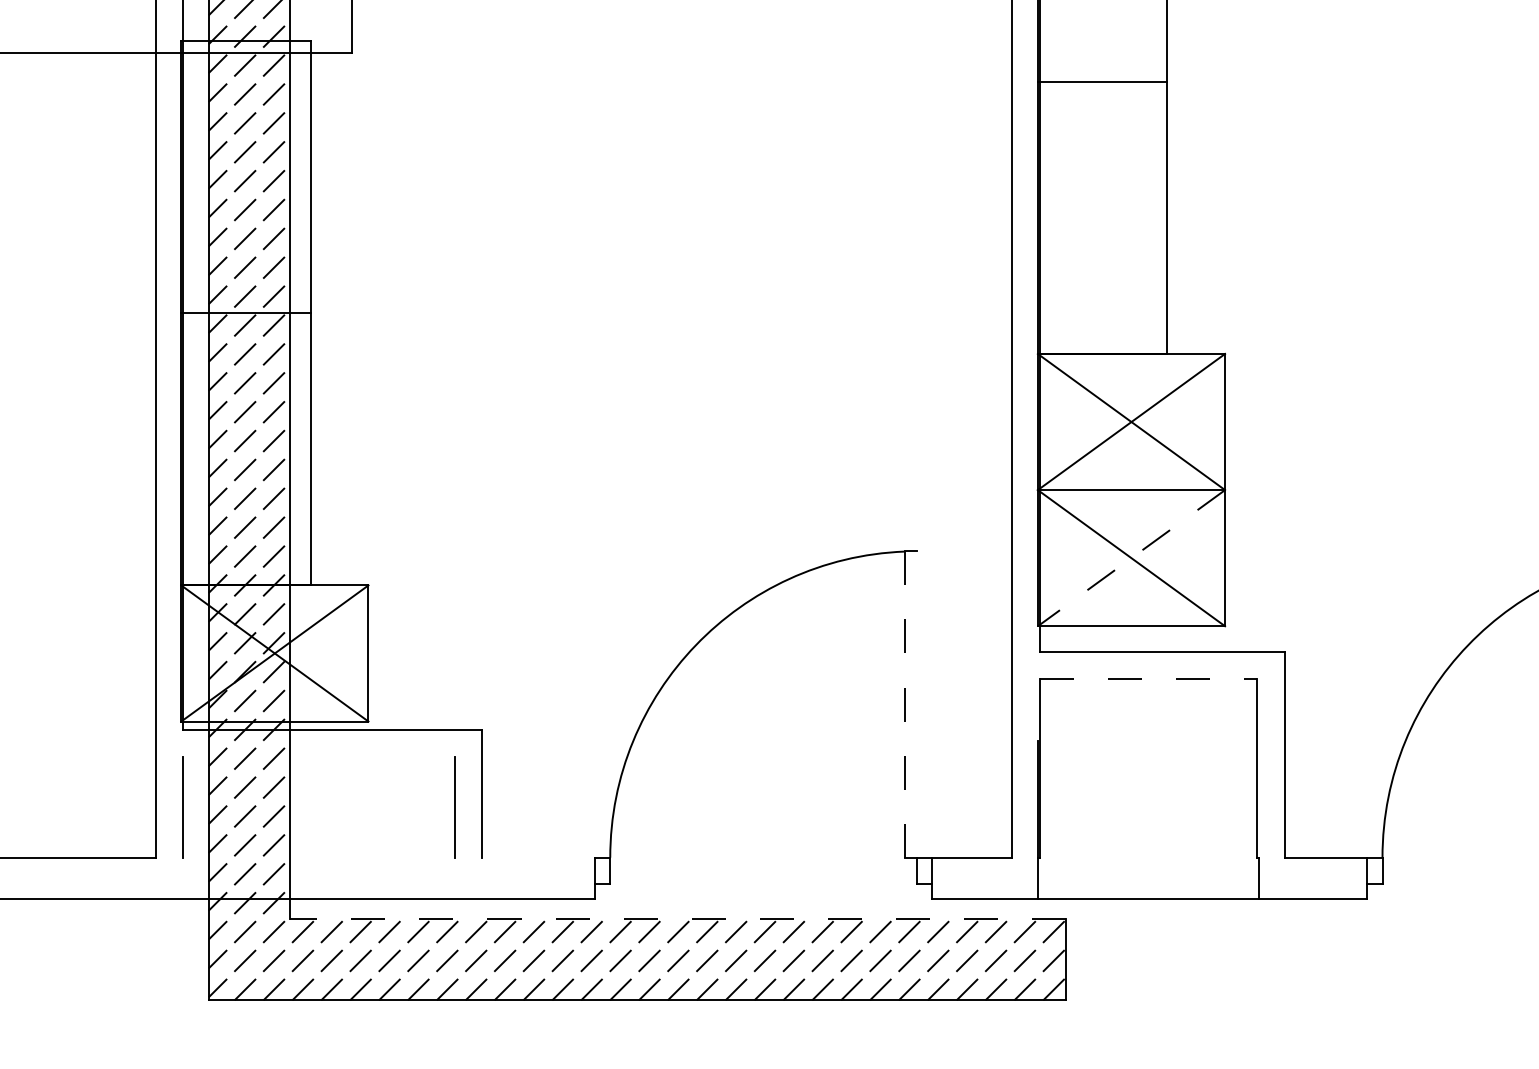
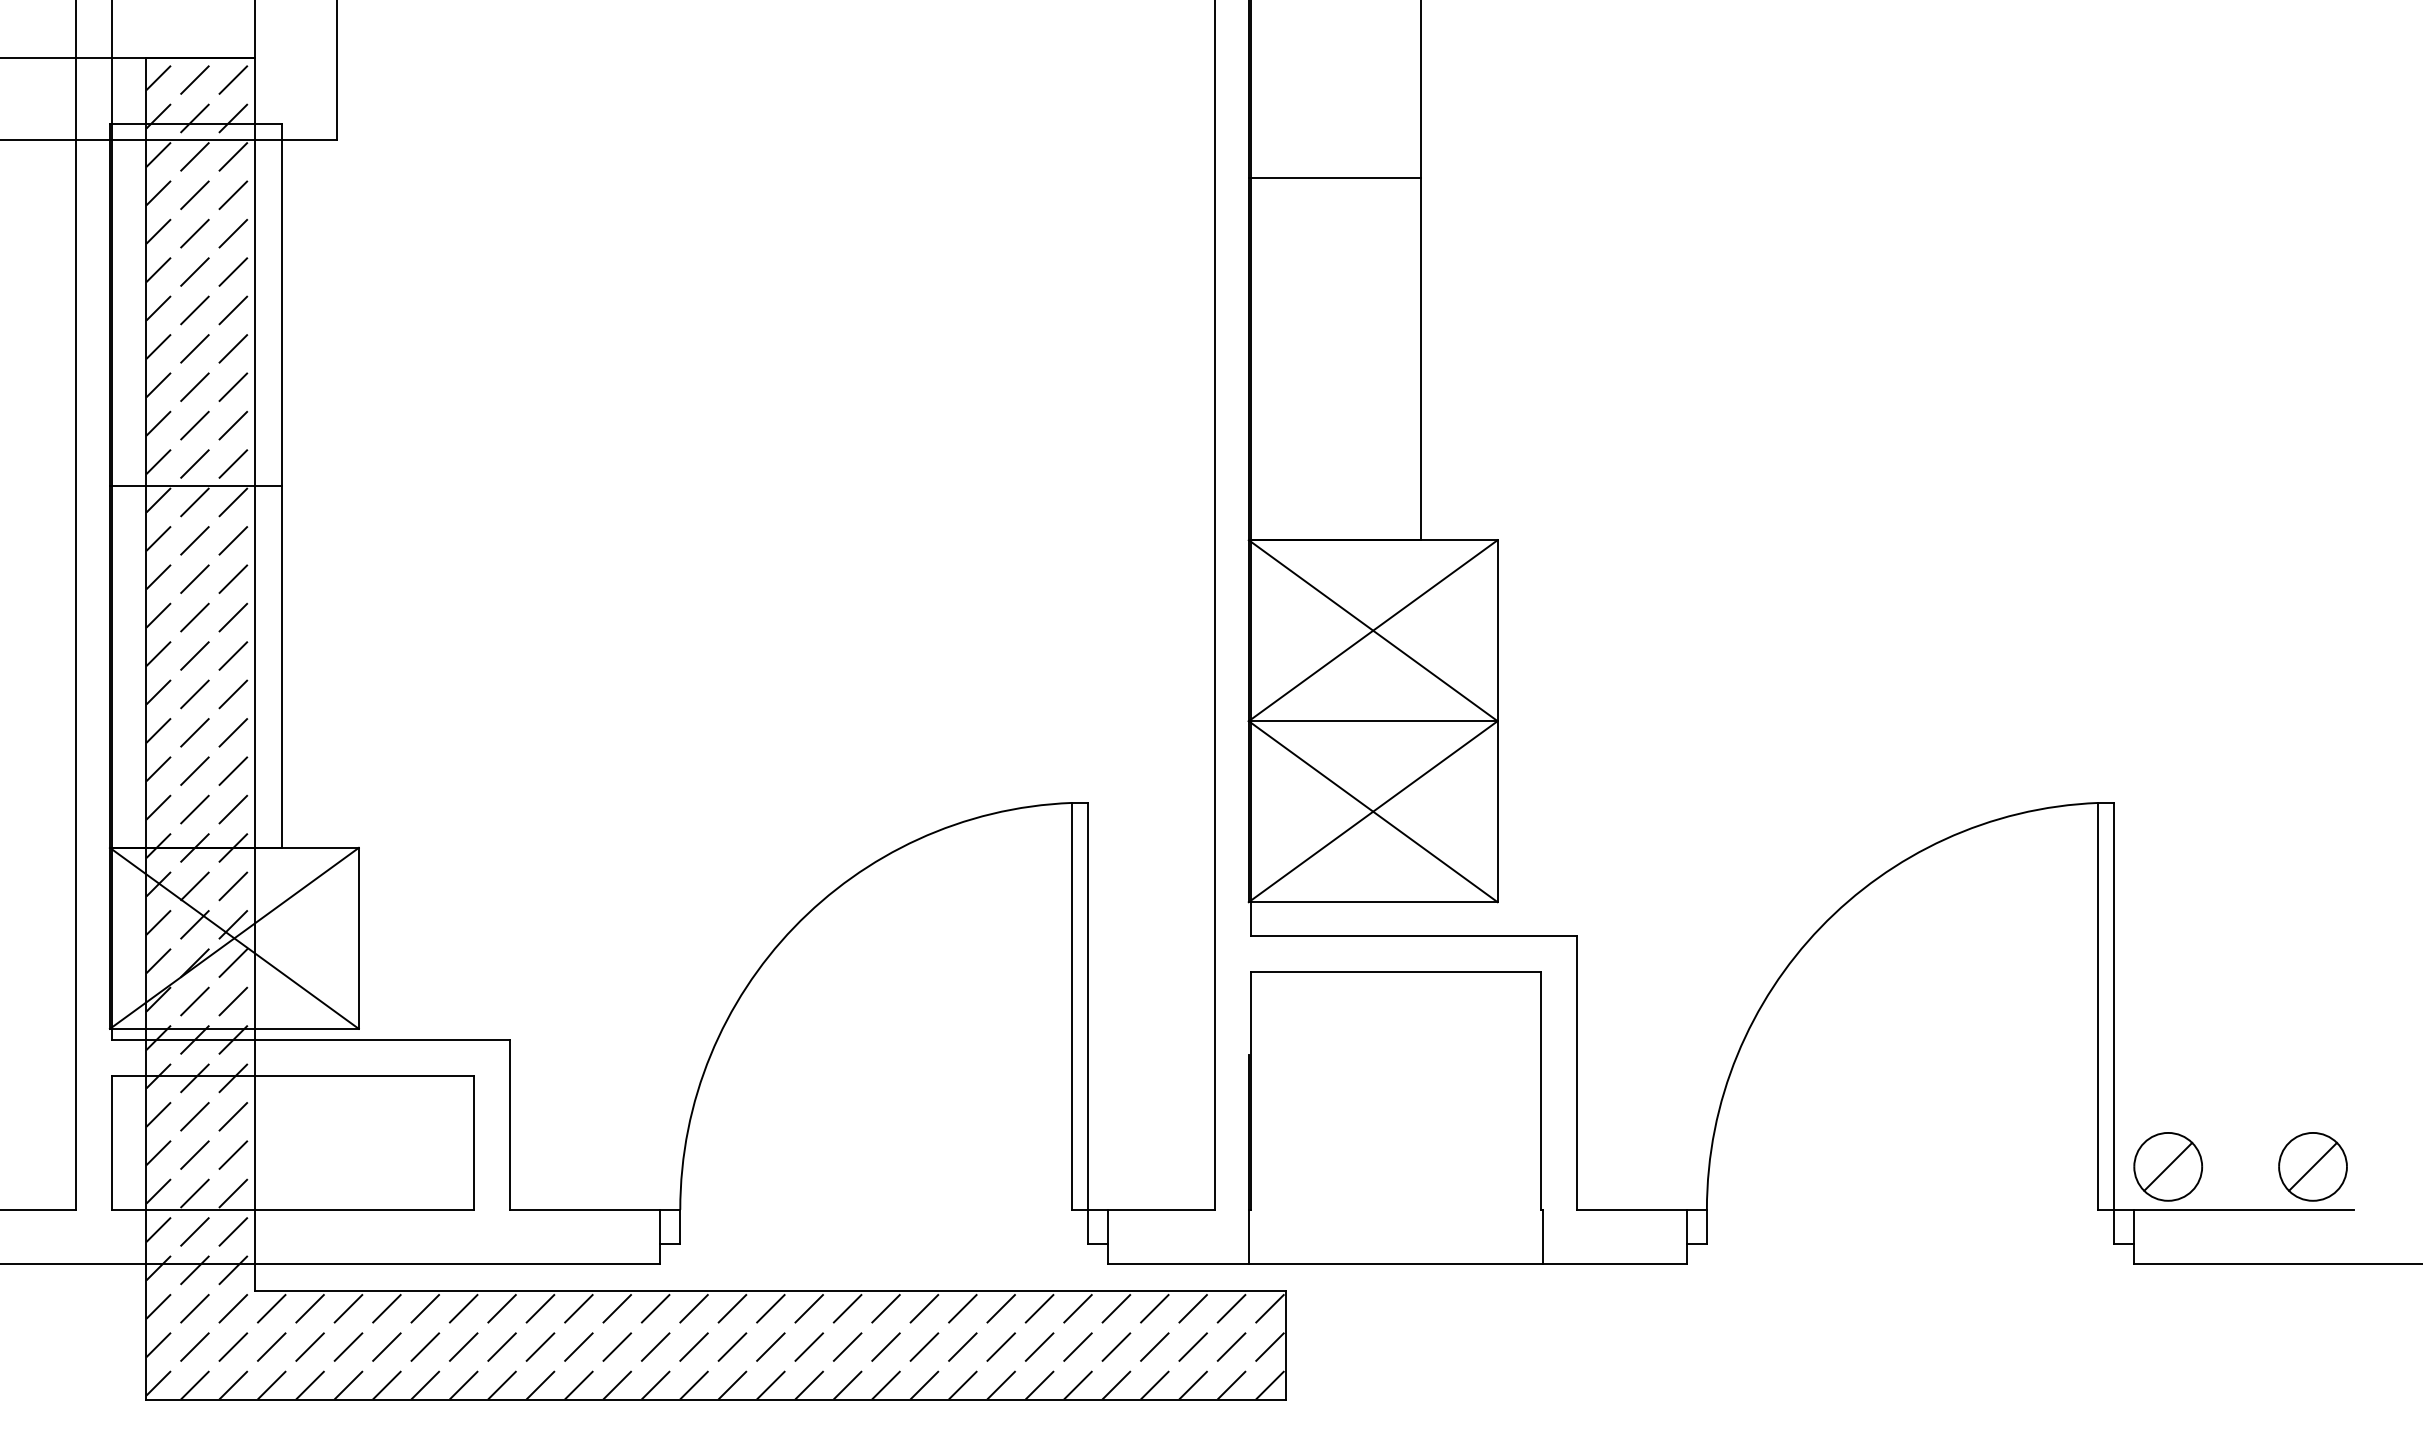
line: (1131, 558) -> (1373, 811), dashed -> solid
line: (1148, 679) -> (1395, 972), dashed -> solid
line: (916, 703) -> (1087, 1005), added
line: (904, 704) -> (1071, 1006), dashed -> solid
line: (318, 757) -> (292, 1076), added
line: (318, 857) -> (292, 1209), added
line: (538, 857) -> (585, 1209), added
line: (678, 918) -> (770, 1290), dashed -> solid

